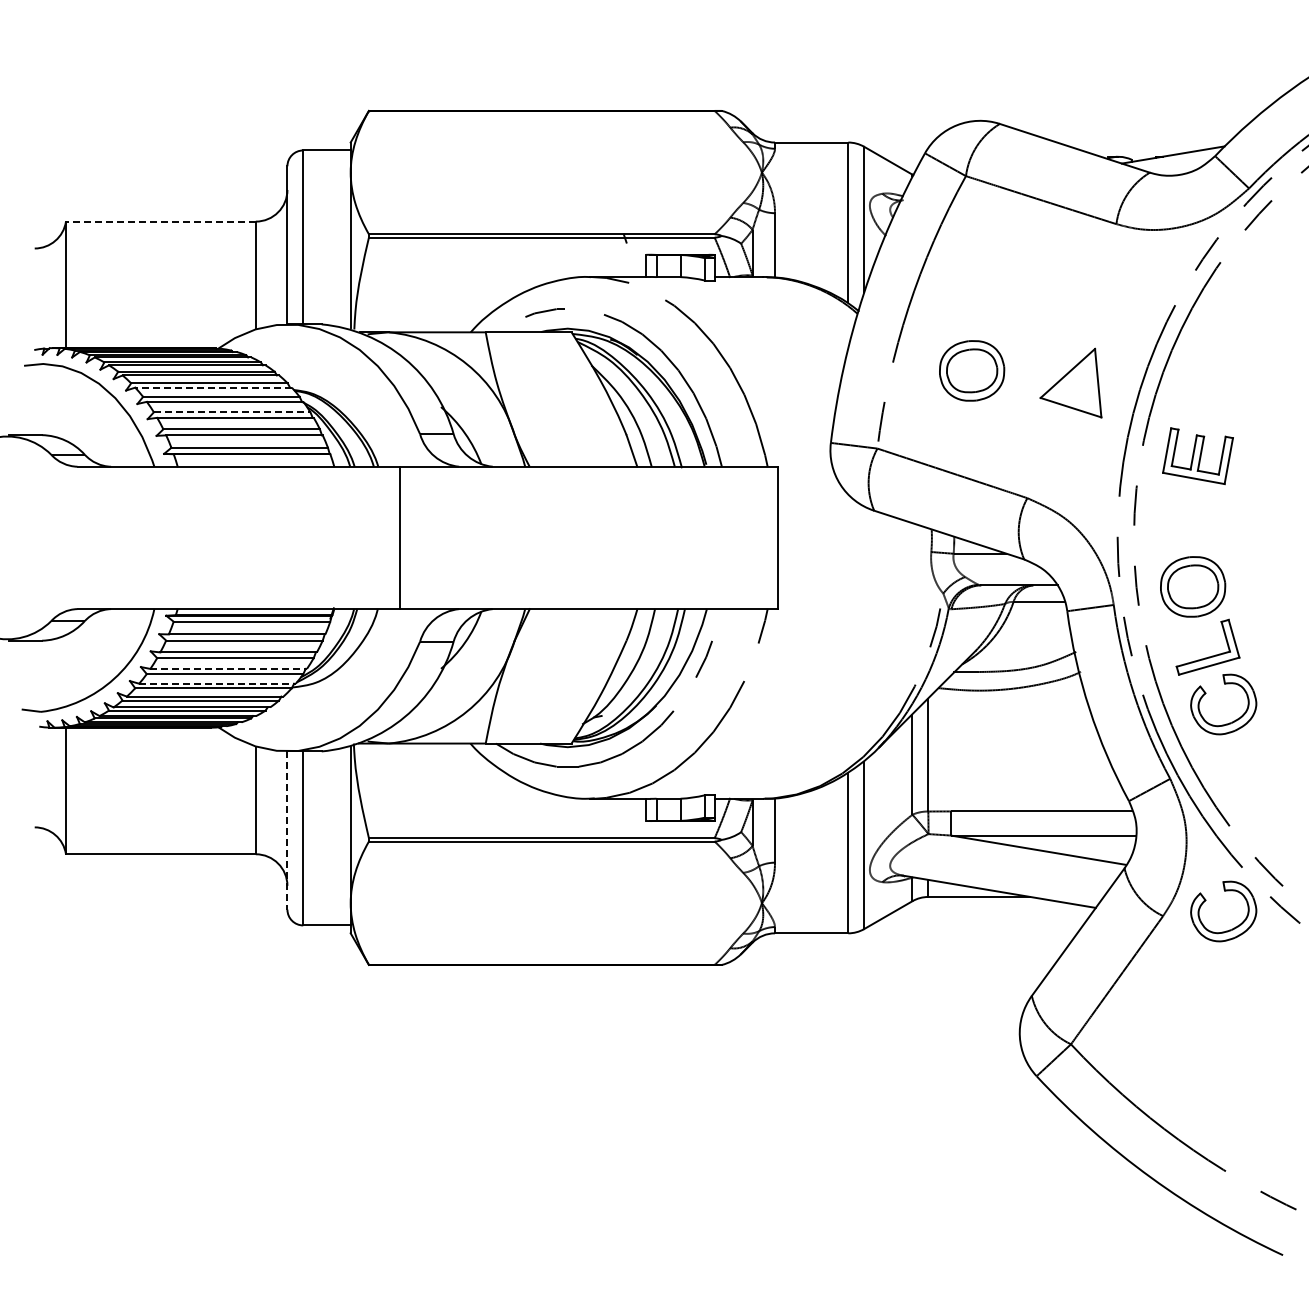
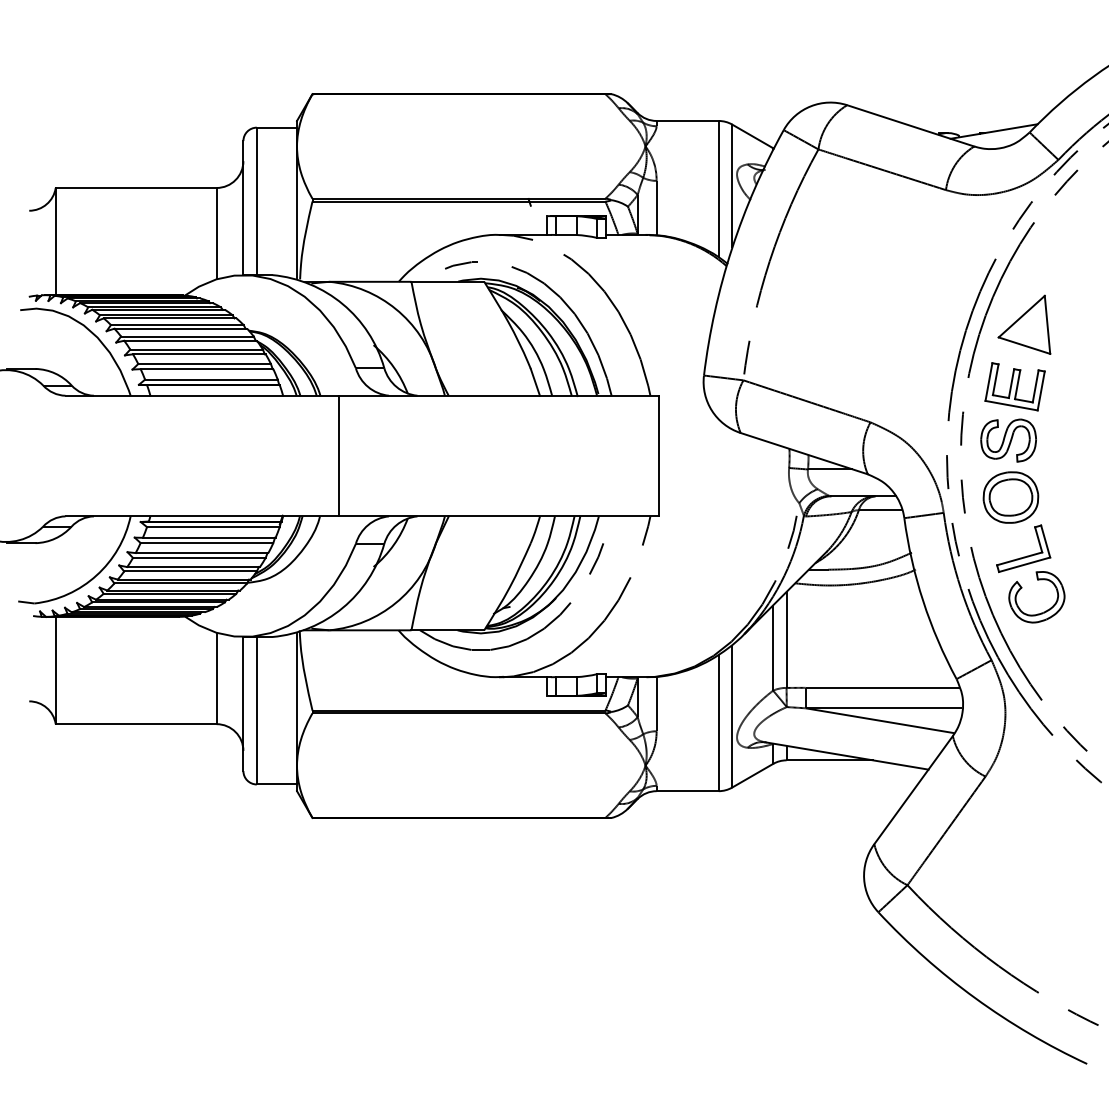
line: (160, 221) -> (135, 187), dashed -> solid
part: (972, 370) -> (824, 314), removed
part: (1070, 382) -> (1024, 324), moved
line: (213, 387) -> (180, 328), dashed -> solid
line: (232, 412) -> (196, 349), dashed -> solid
part: (1190, 519) -> (1008, 440), added
line: (229, 668) -> (194, 566), dashed -> solid
line: (218, 683) -> (184, 579), dashed -> solid
line: (287, 831) -> (243, 704), dashed -> solid
part: (1229, 929) -> (1041, 787), removed

